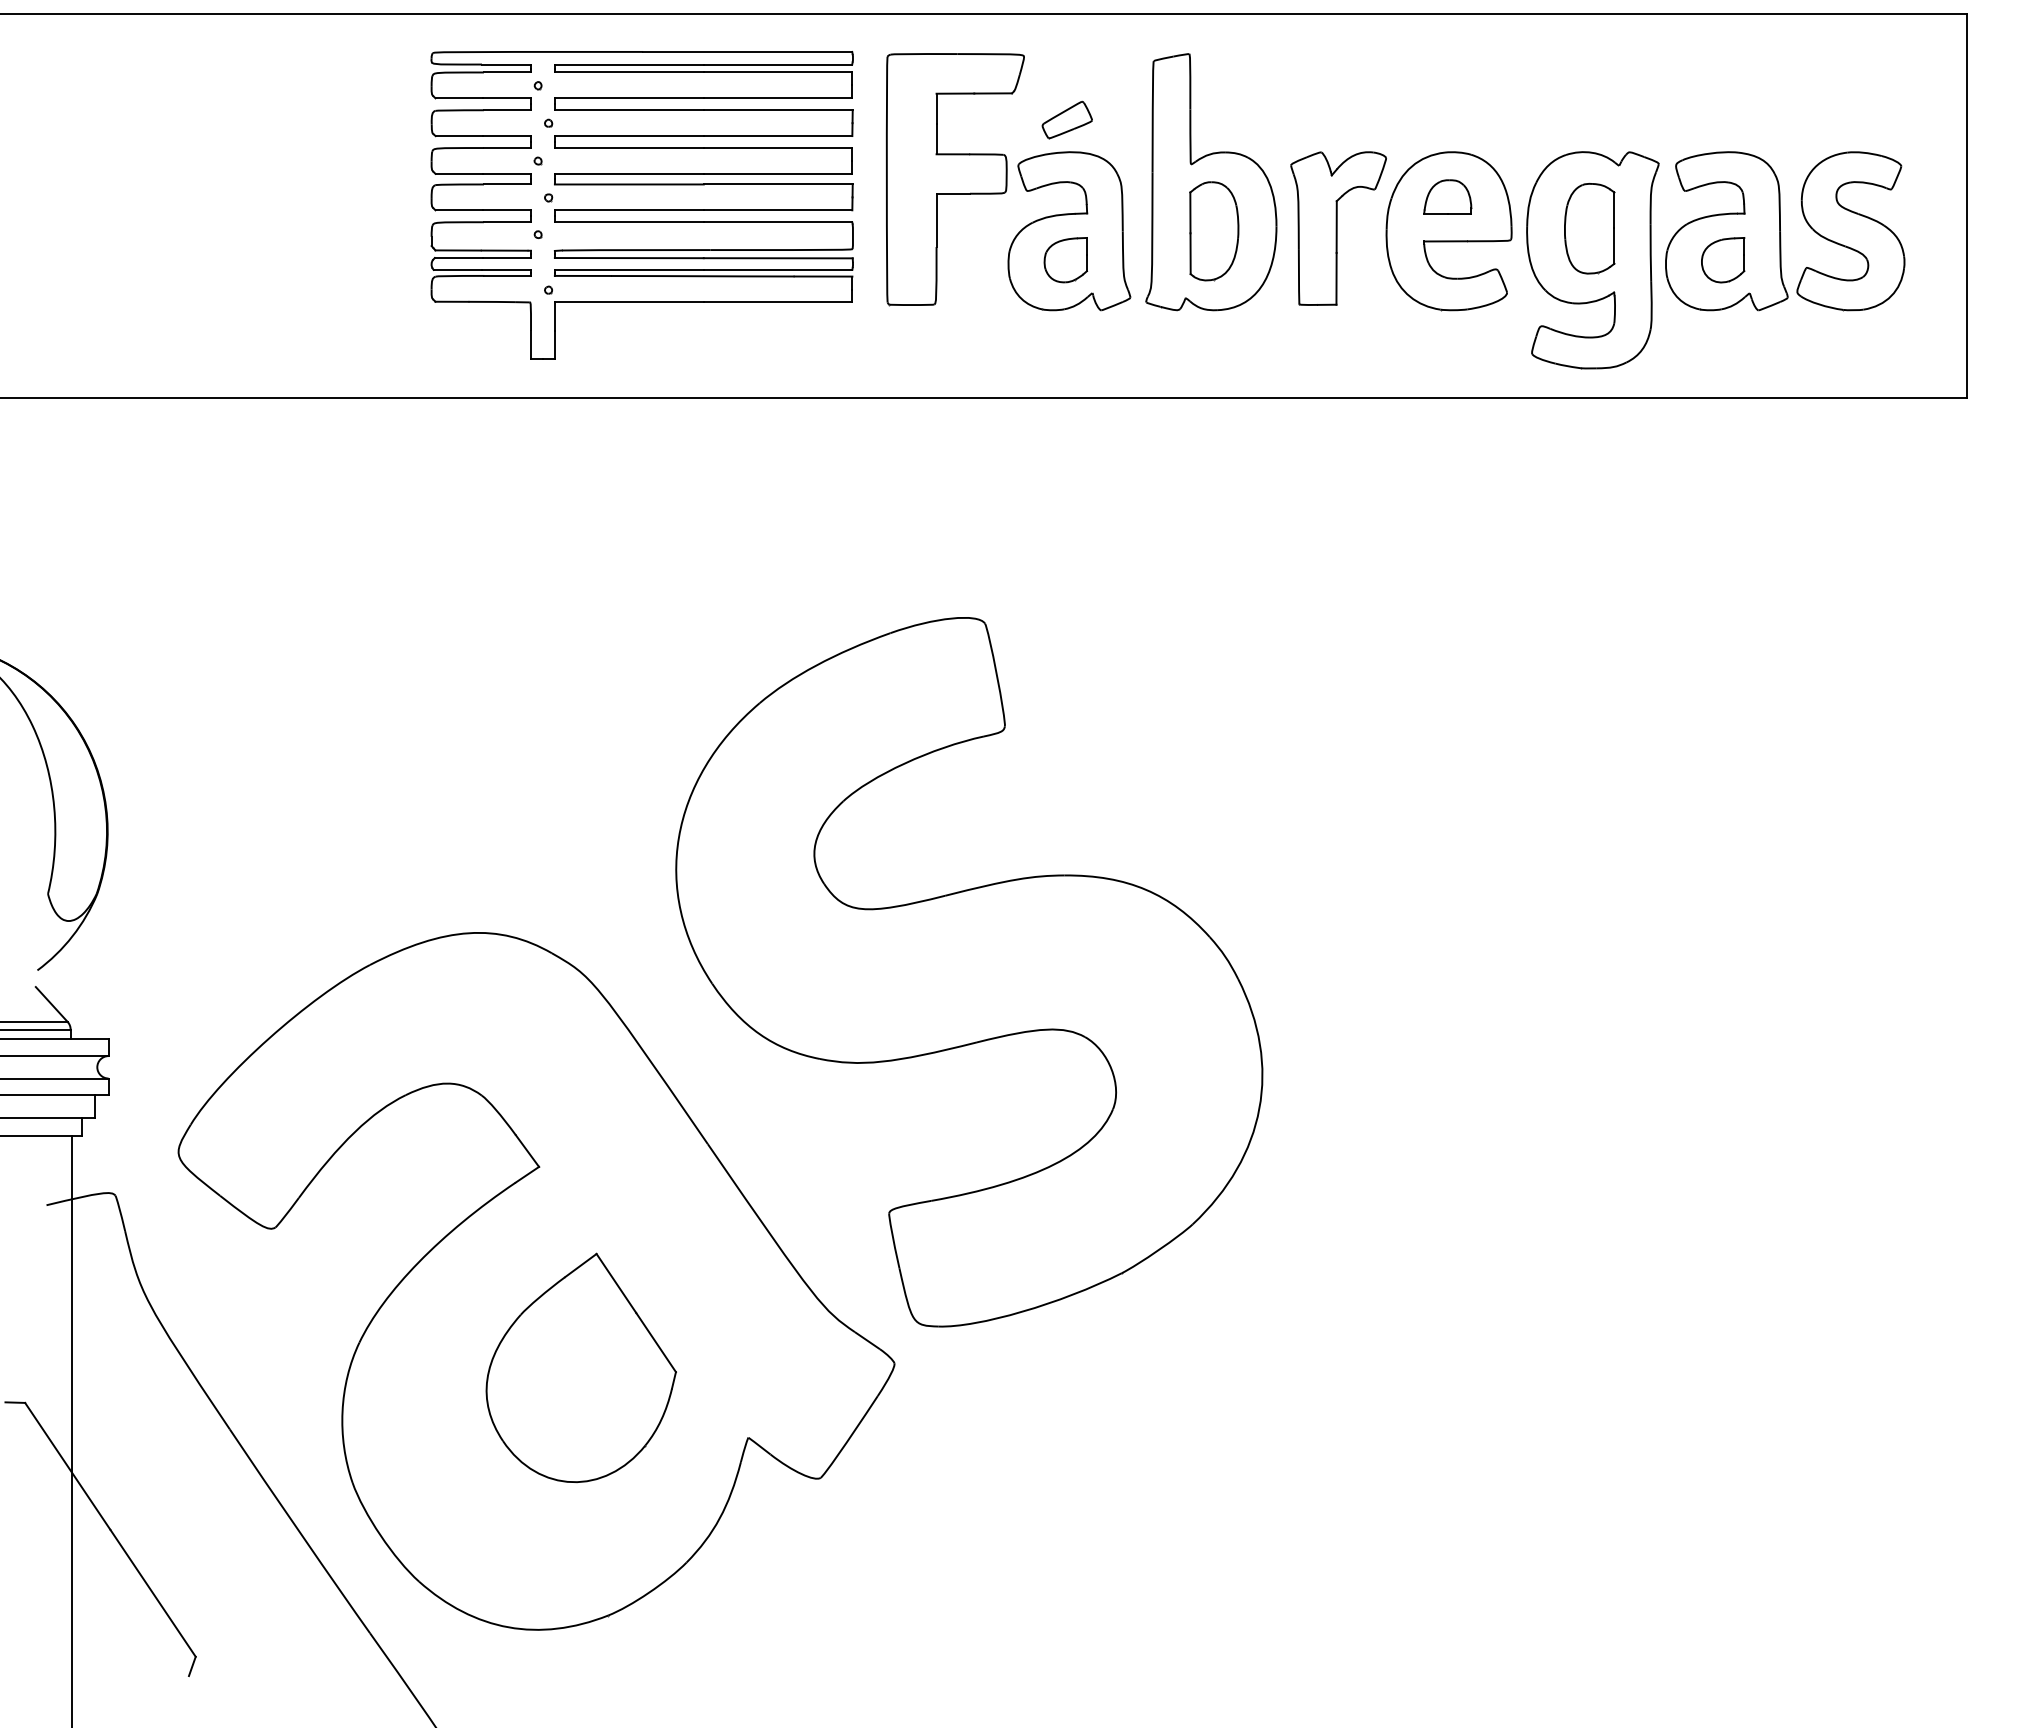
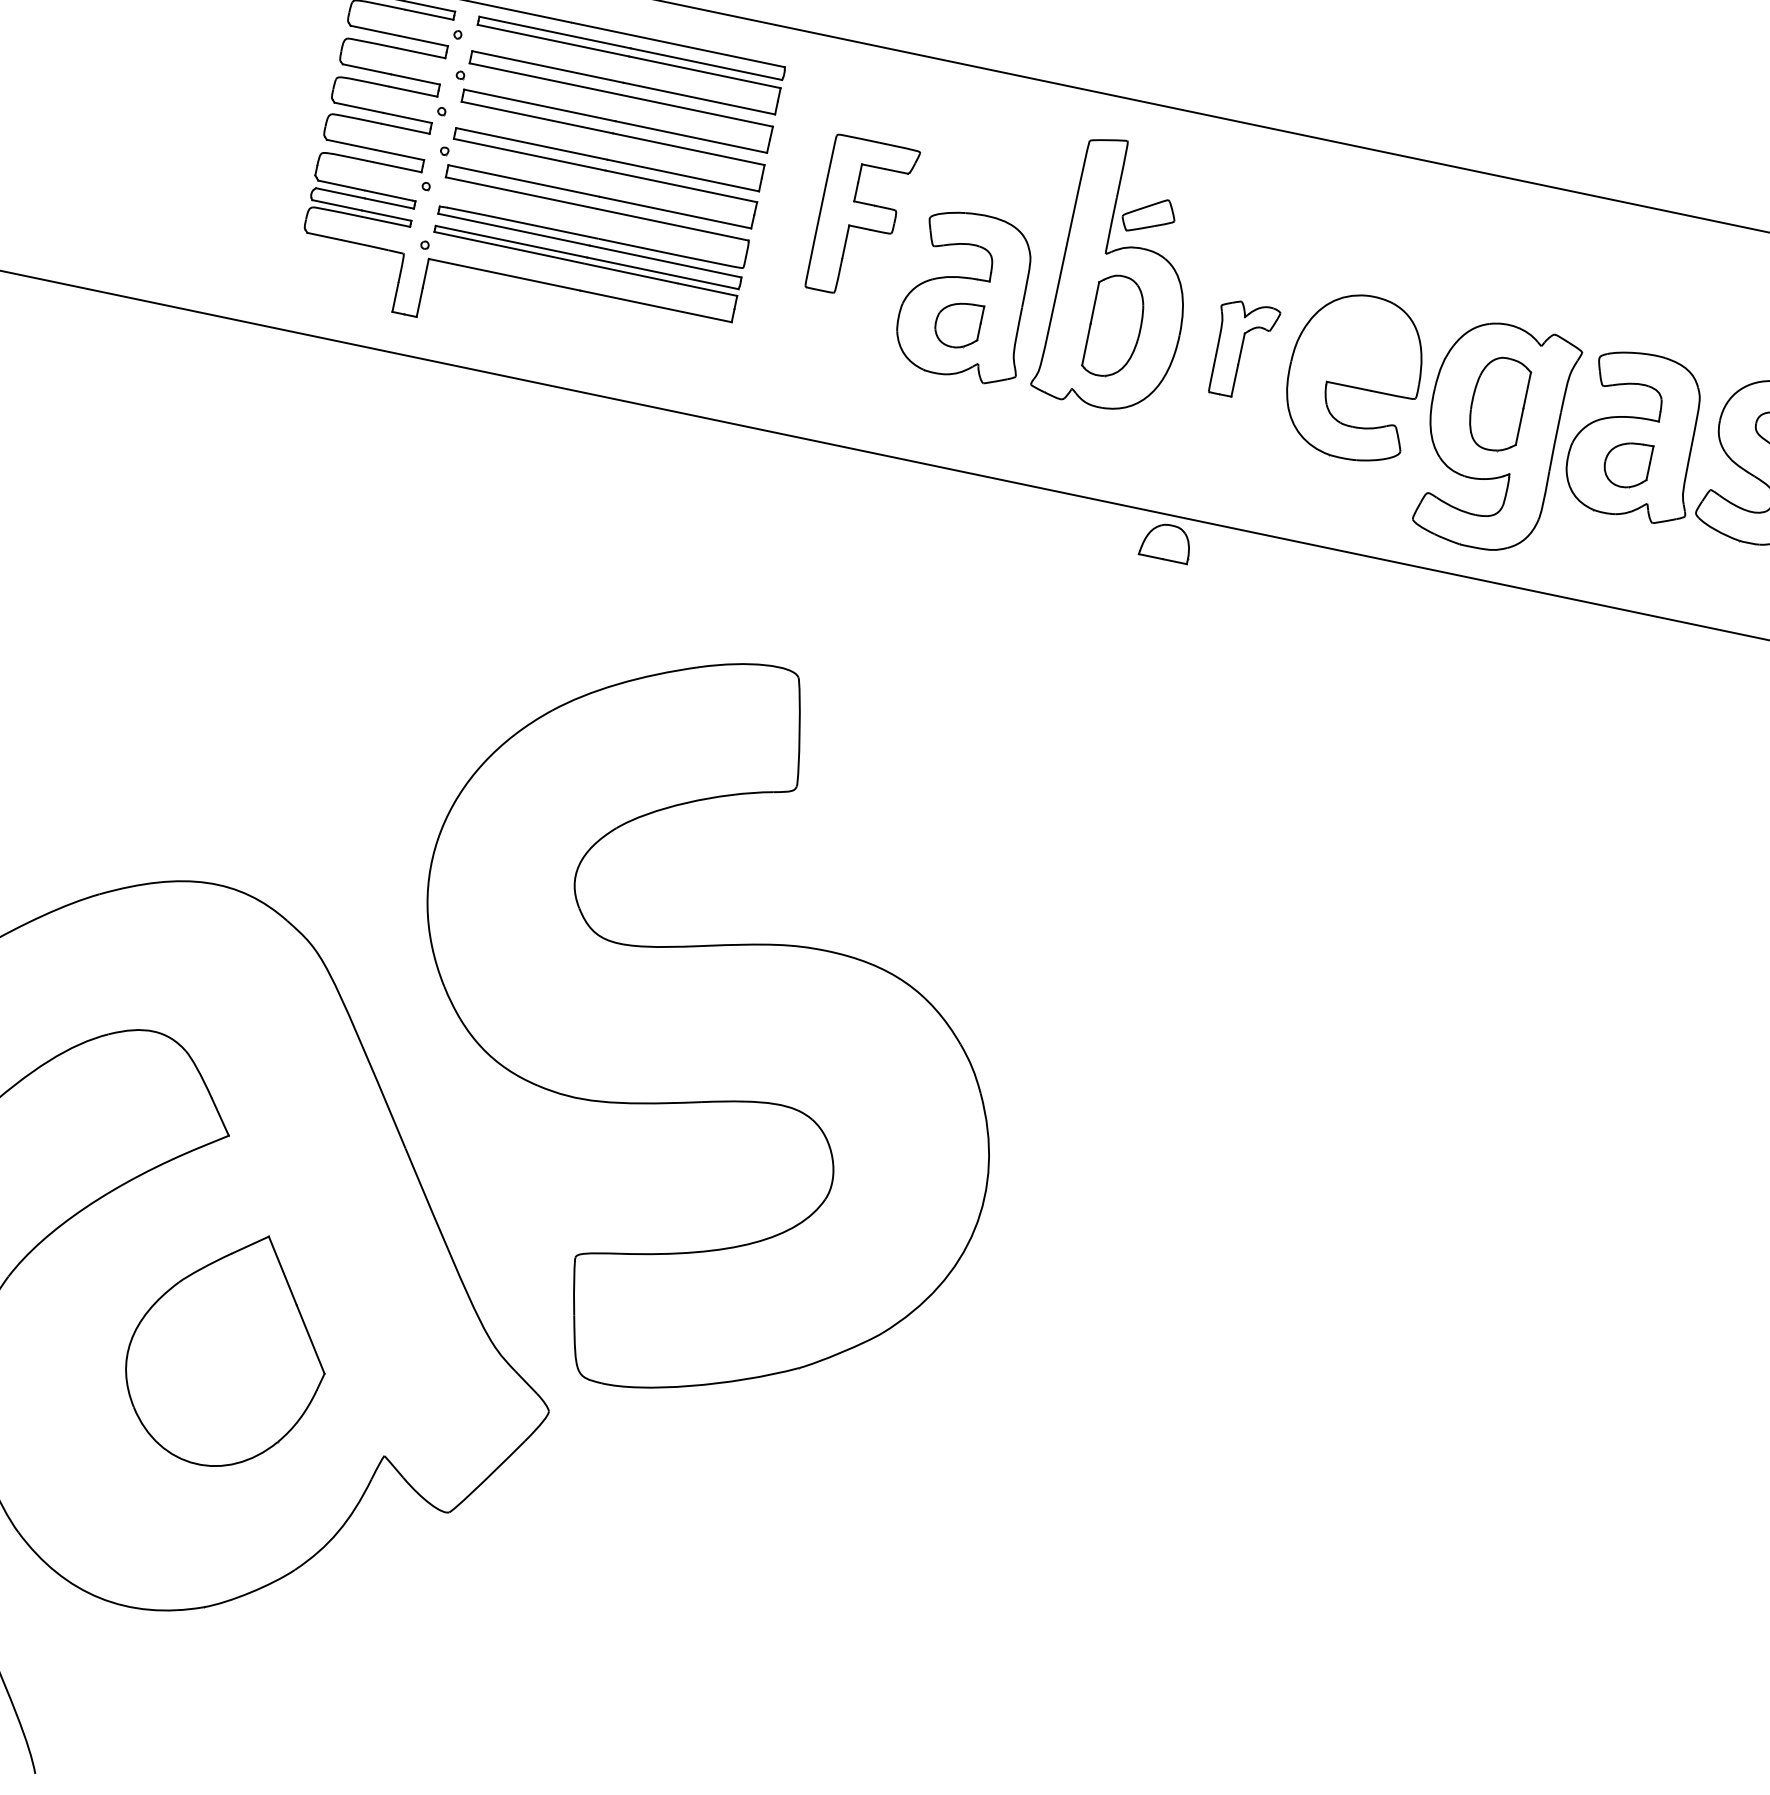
part: (1066, 119) -> (1148, 214), moved
part: (954, 179) -> (861, 218), size x0.6
part: (1447, 196) -> (1166, 541), moved
part: (1338, 228) -> (1242, 350), size x0.6

